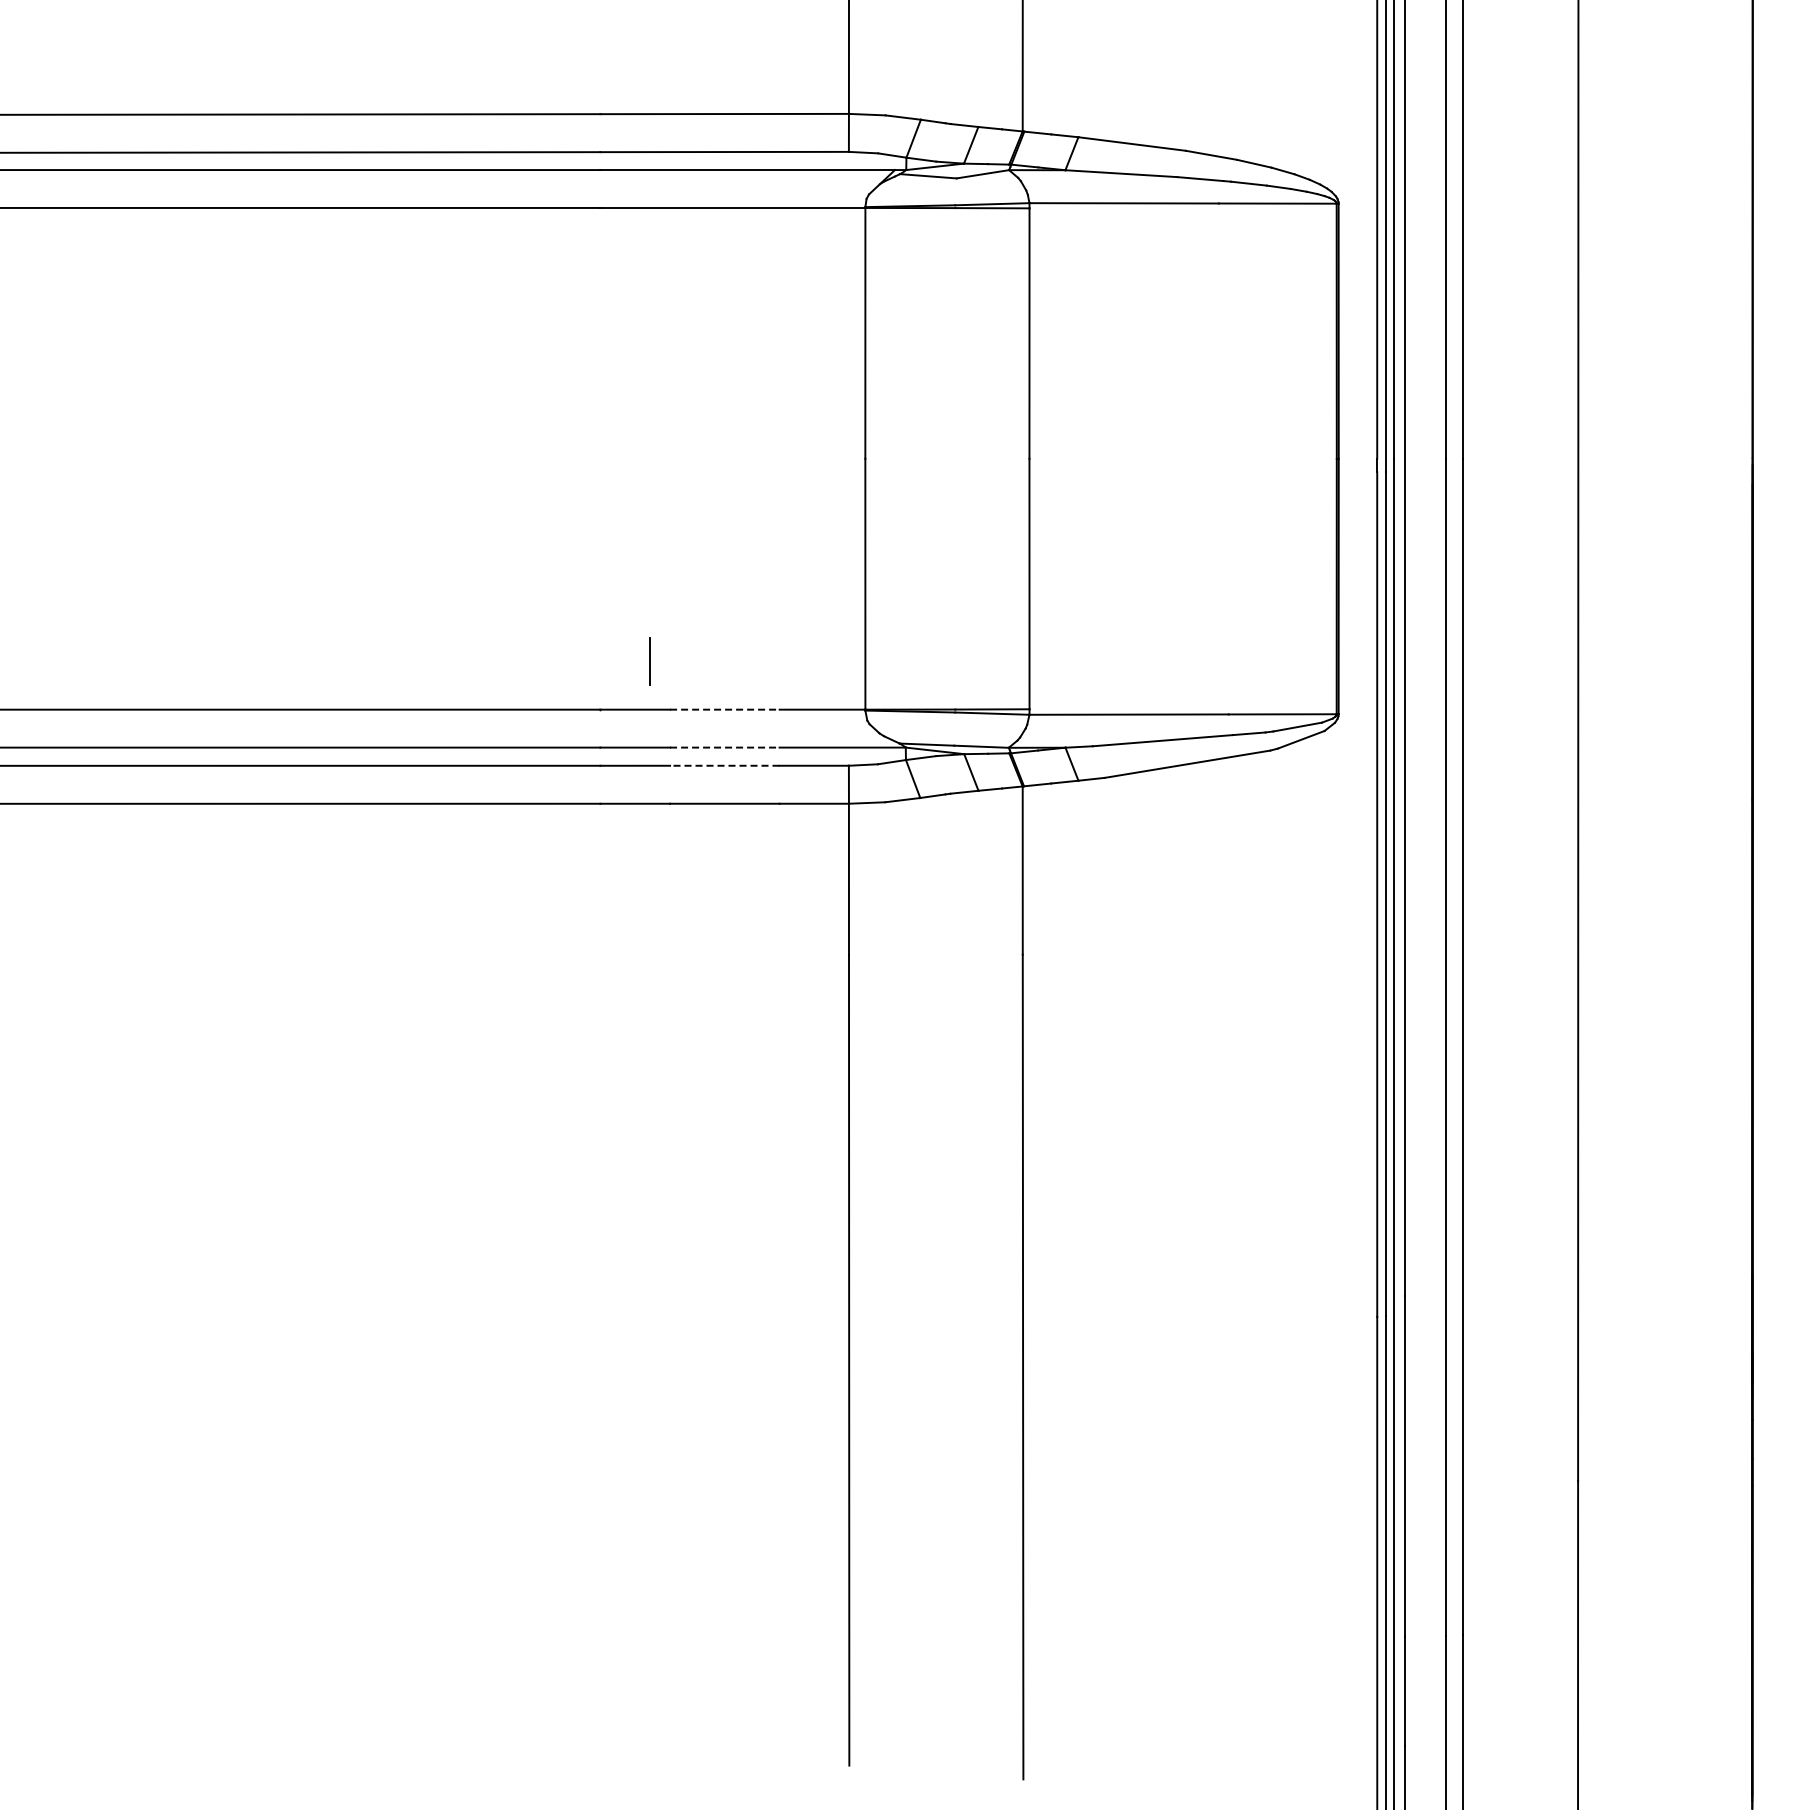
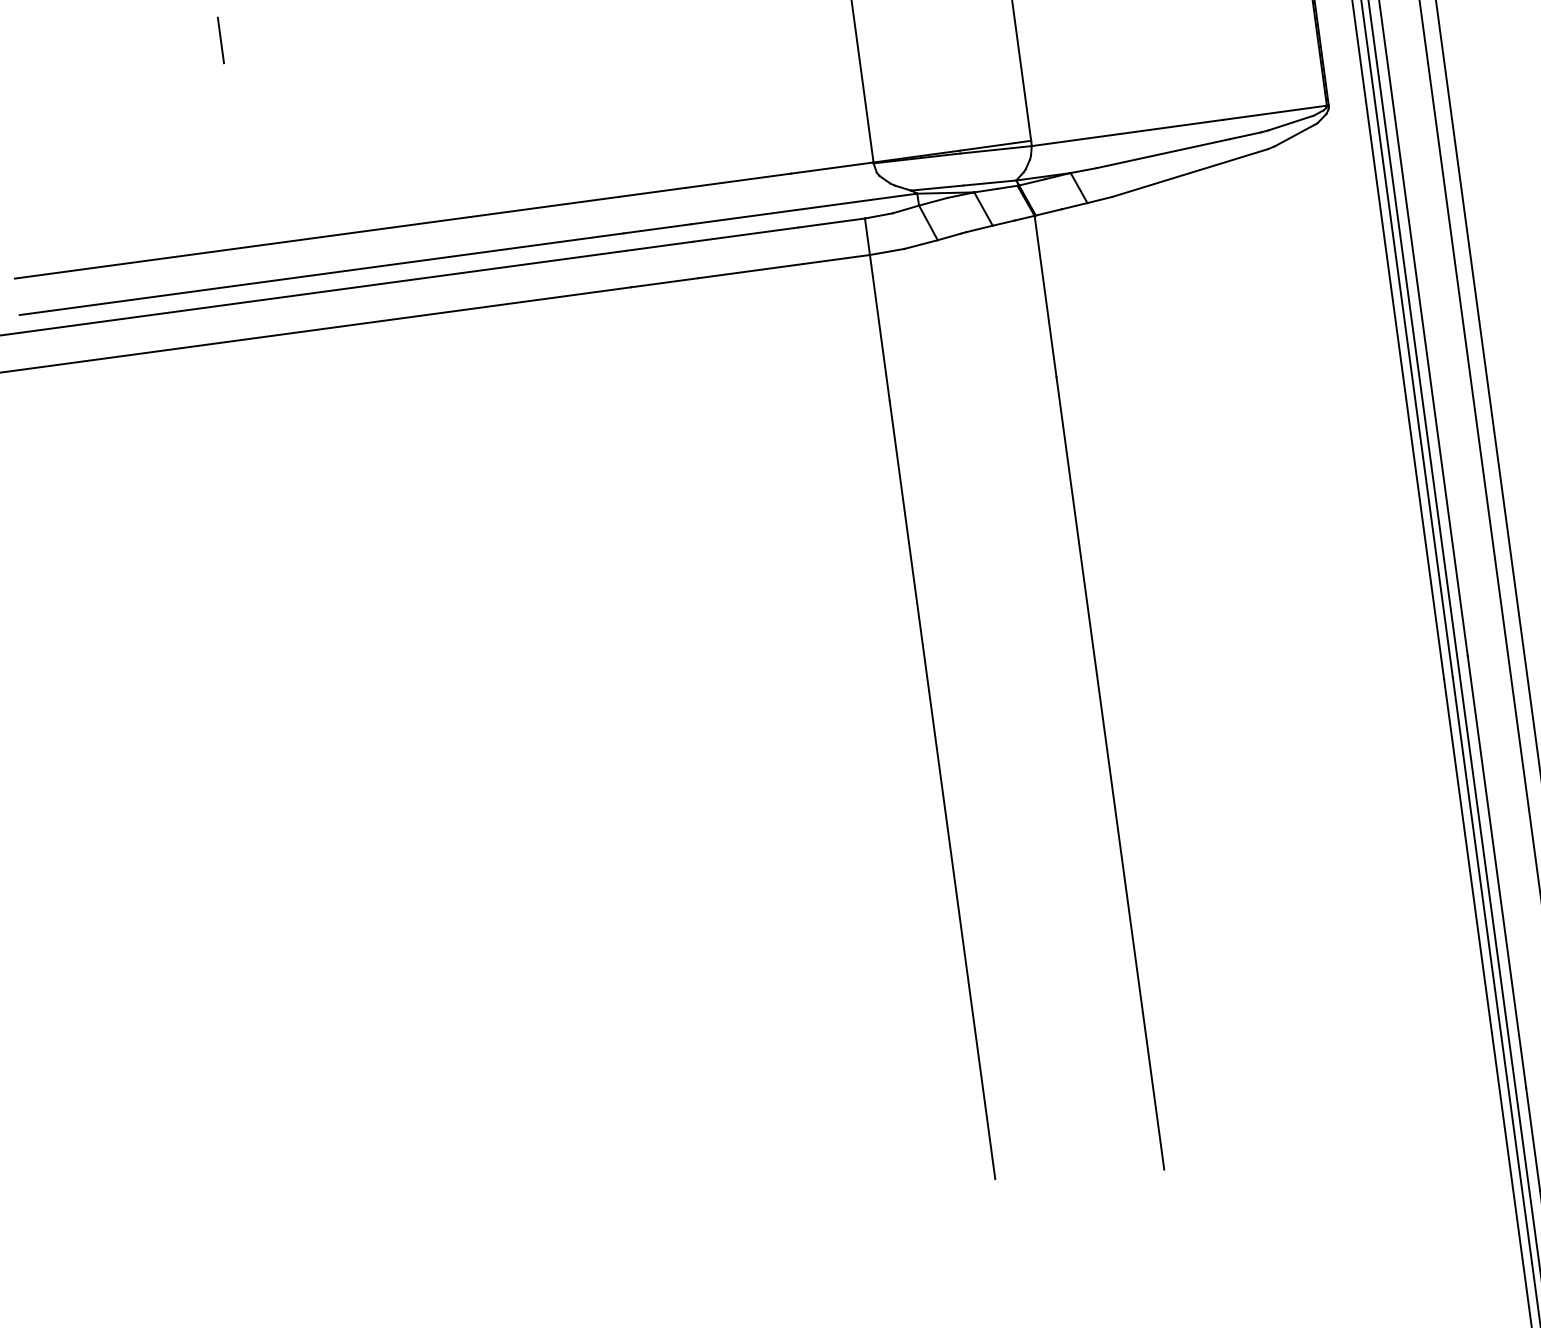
line: (649, 661) -> (220, 40), moved
line: (724, 709) -> (738, 180), dashed -> solid
line: (724, 747) -> (743, 217), dashed -> solid
line: (724, 765) -> (745, 234), dashed -> solid

